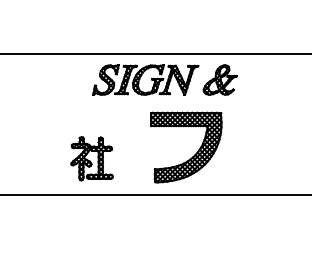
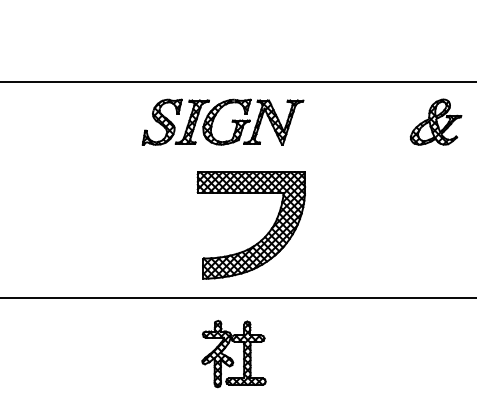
part: (219, 79) -> (434, 121), moved
part: (194, 154) -> (263, 236), moved
part: (91, 158) -> (233, 353), moved

